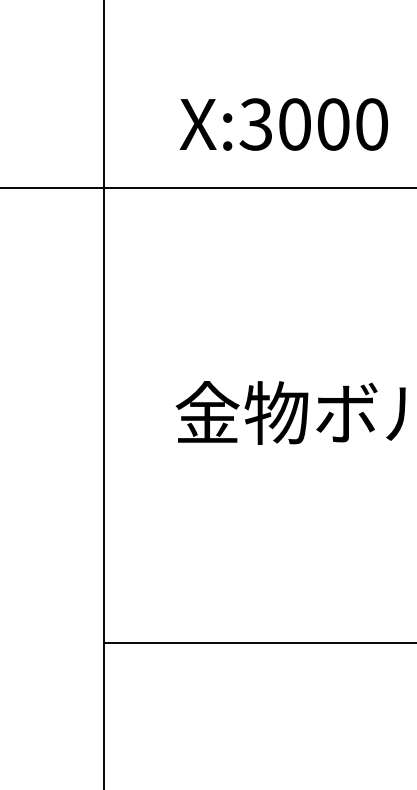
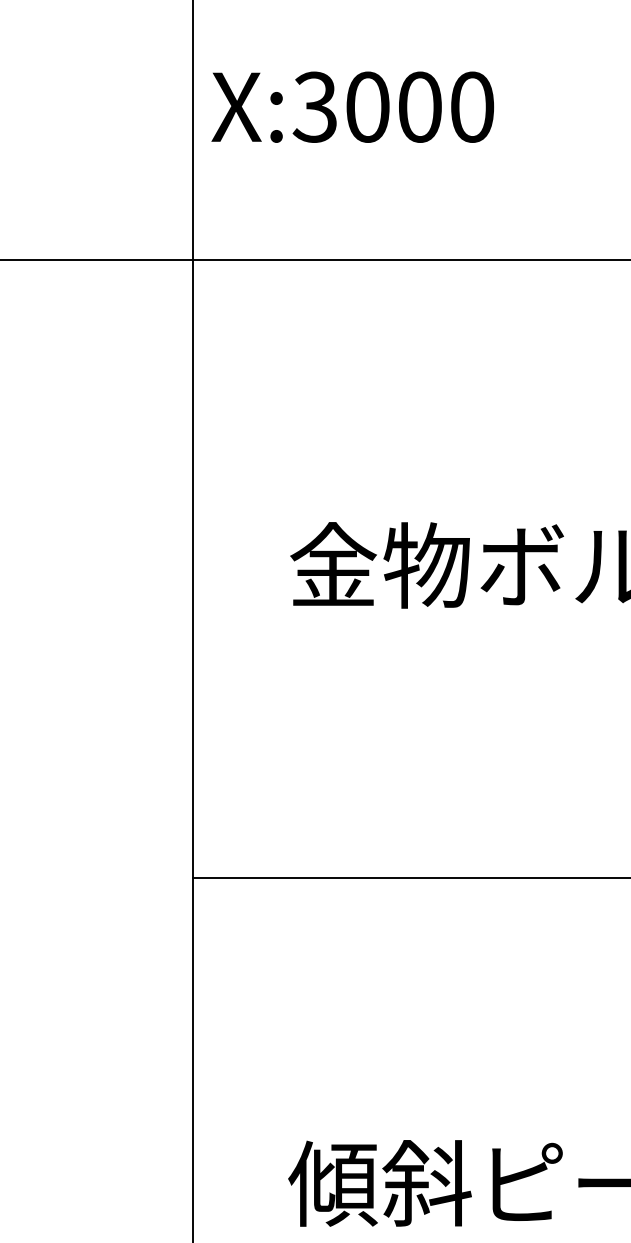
text: (283, 123) -> (352, 106), moved

